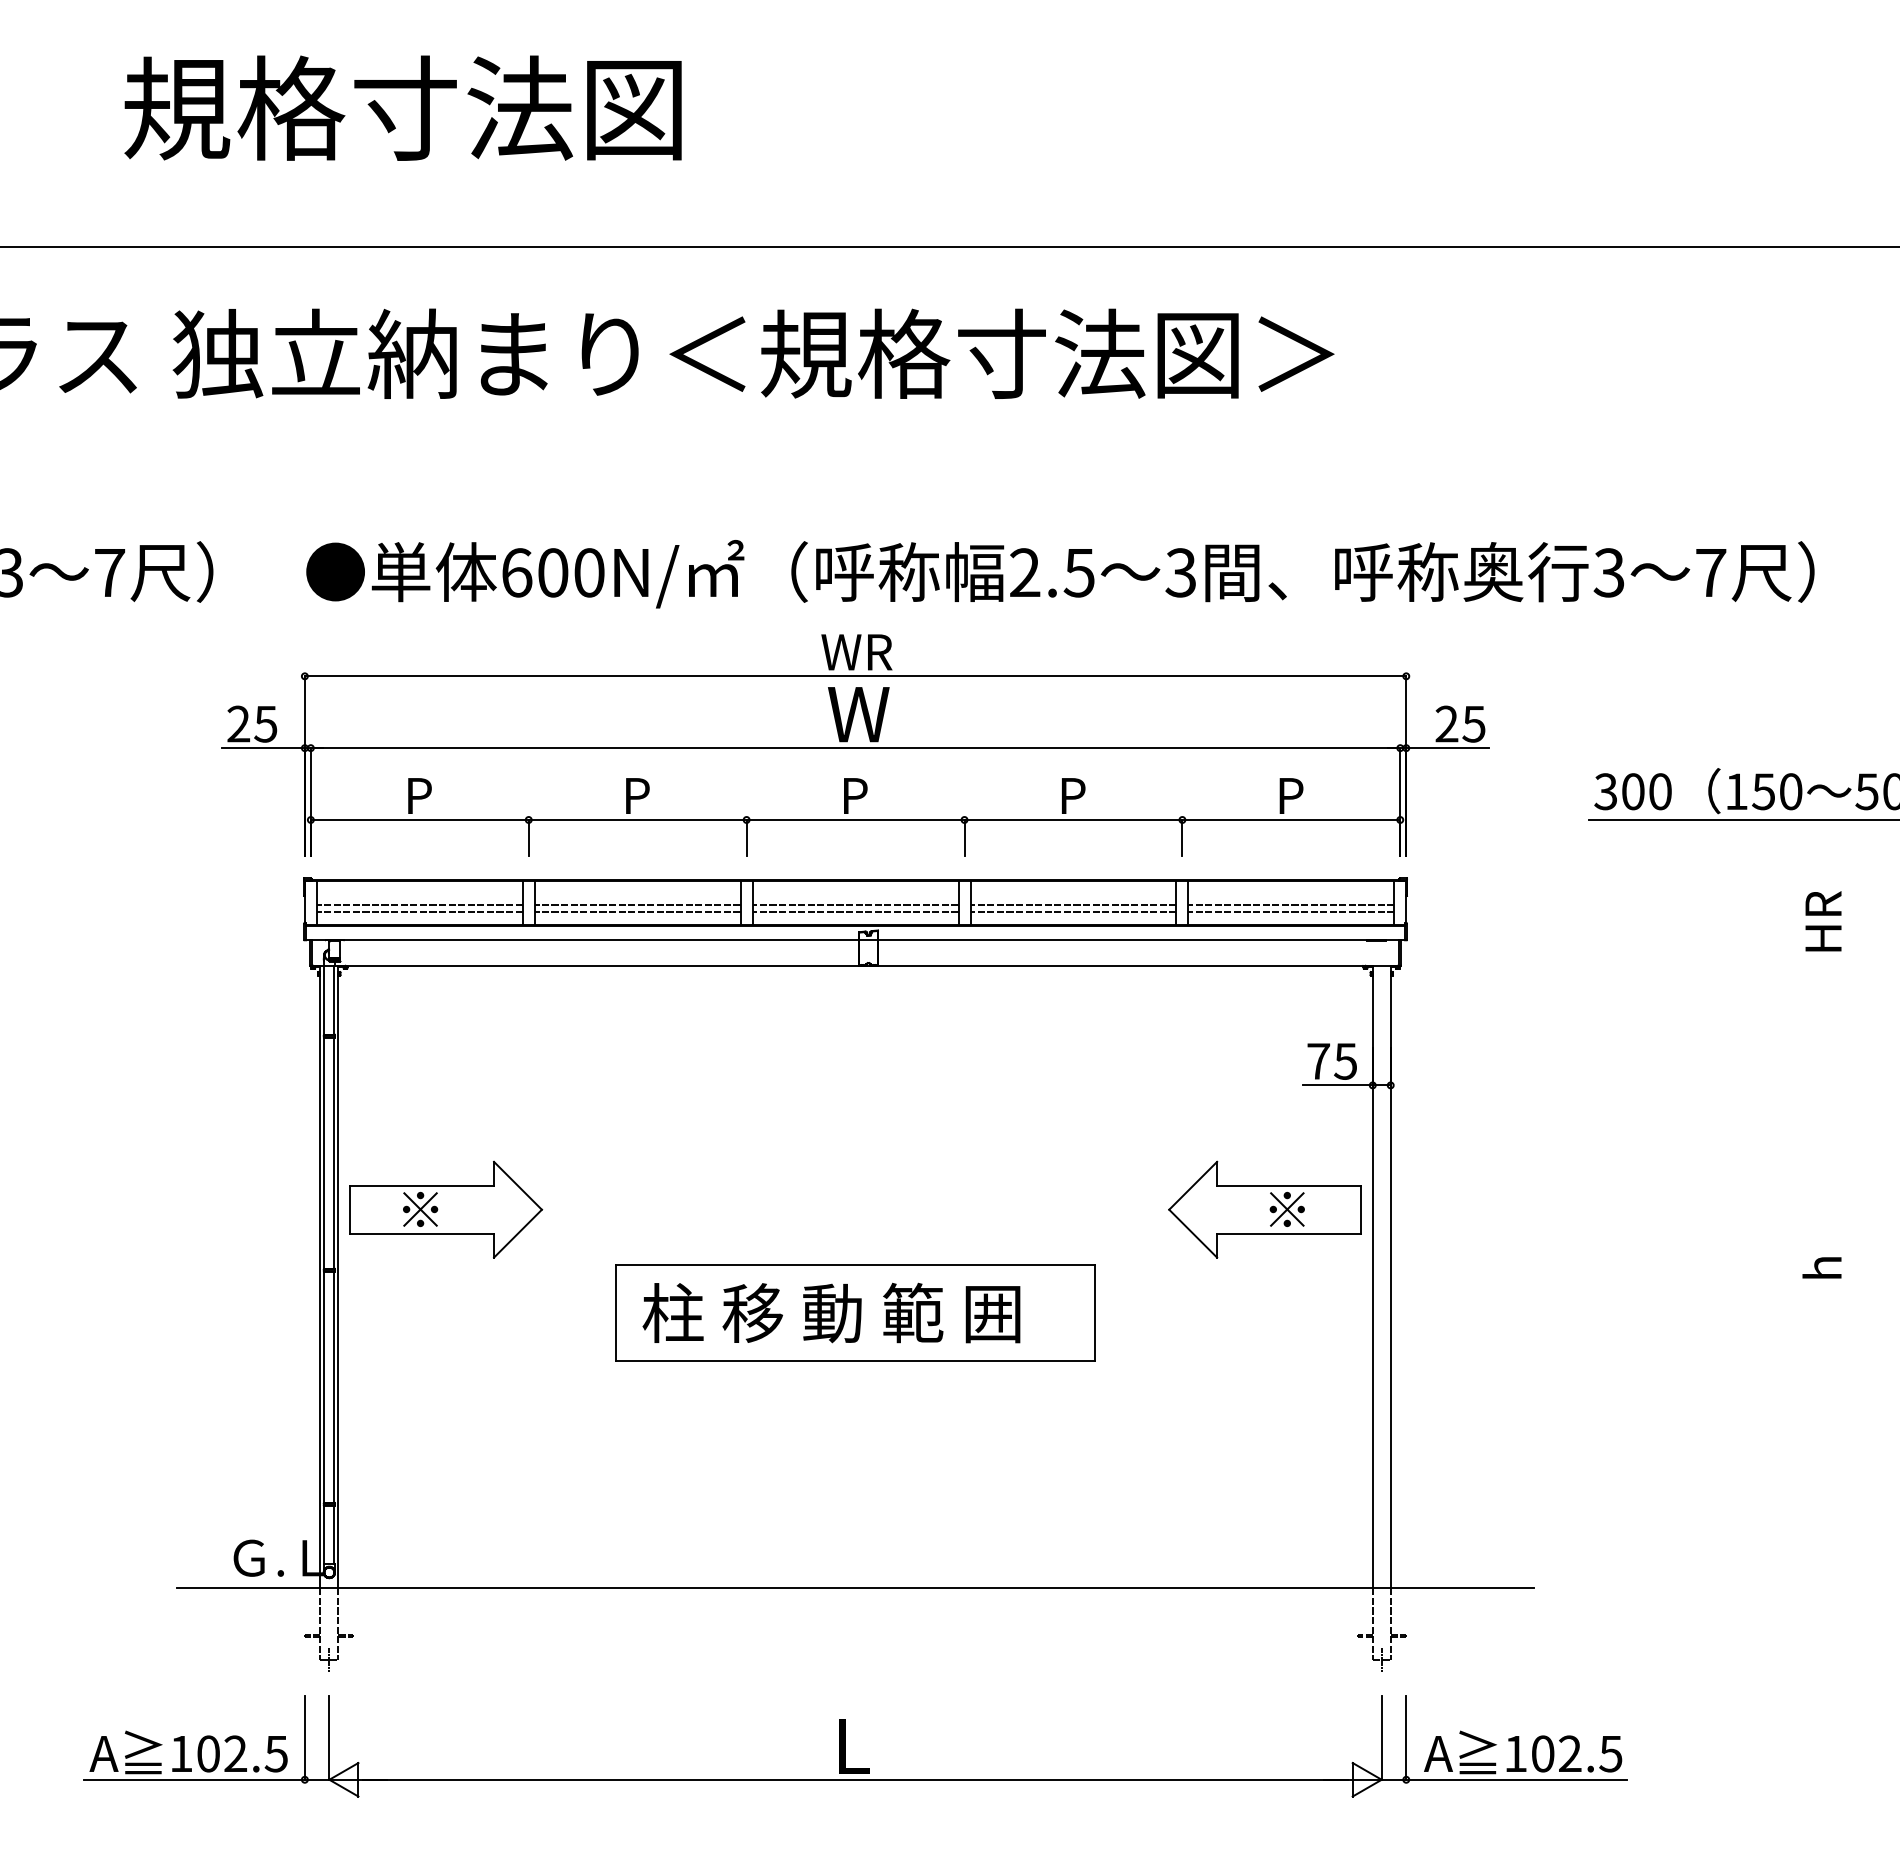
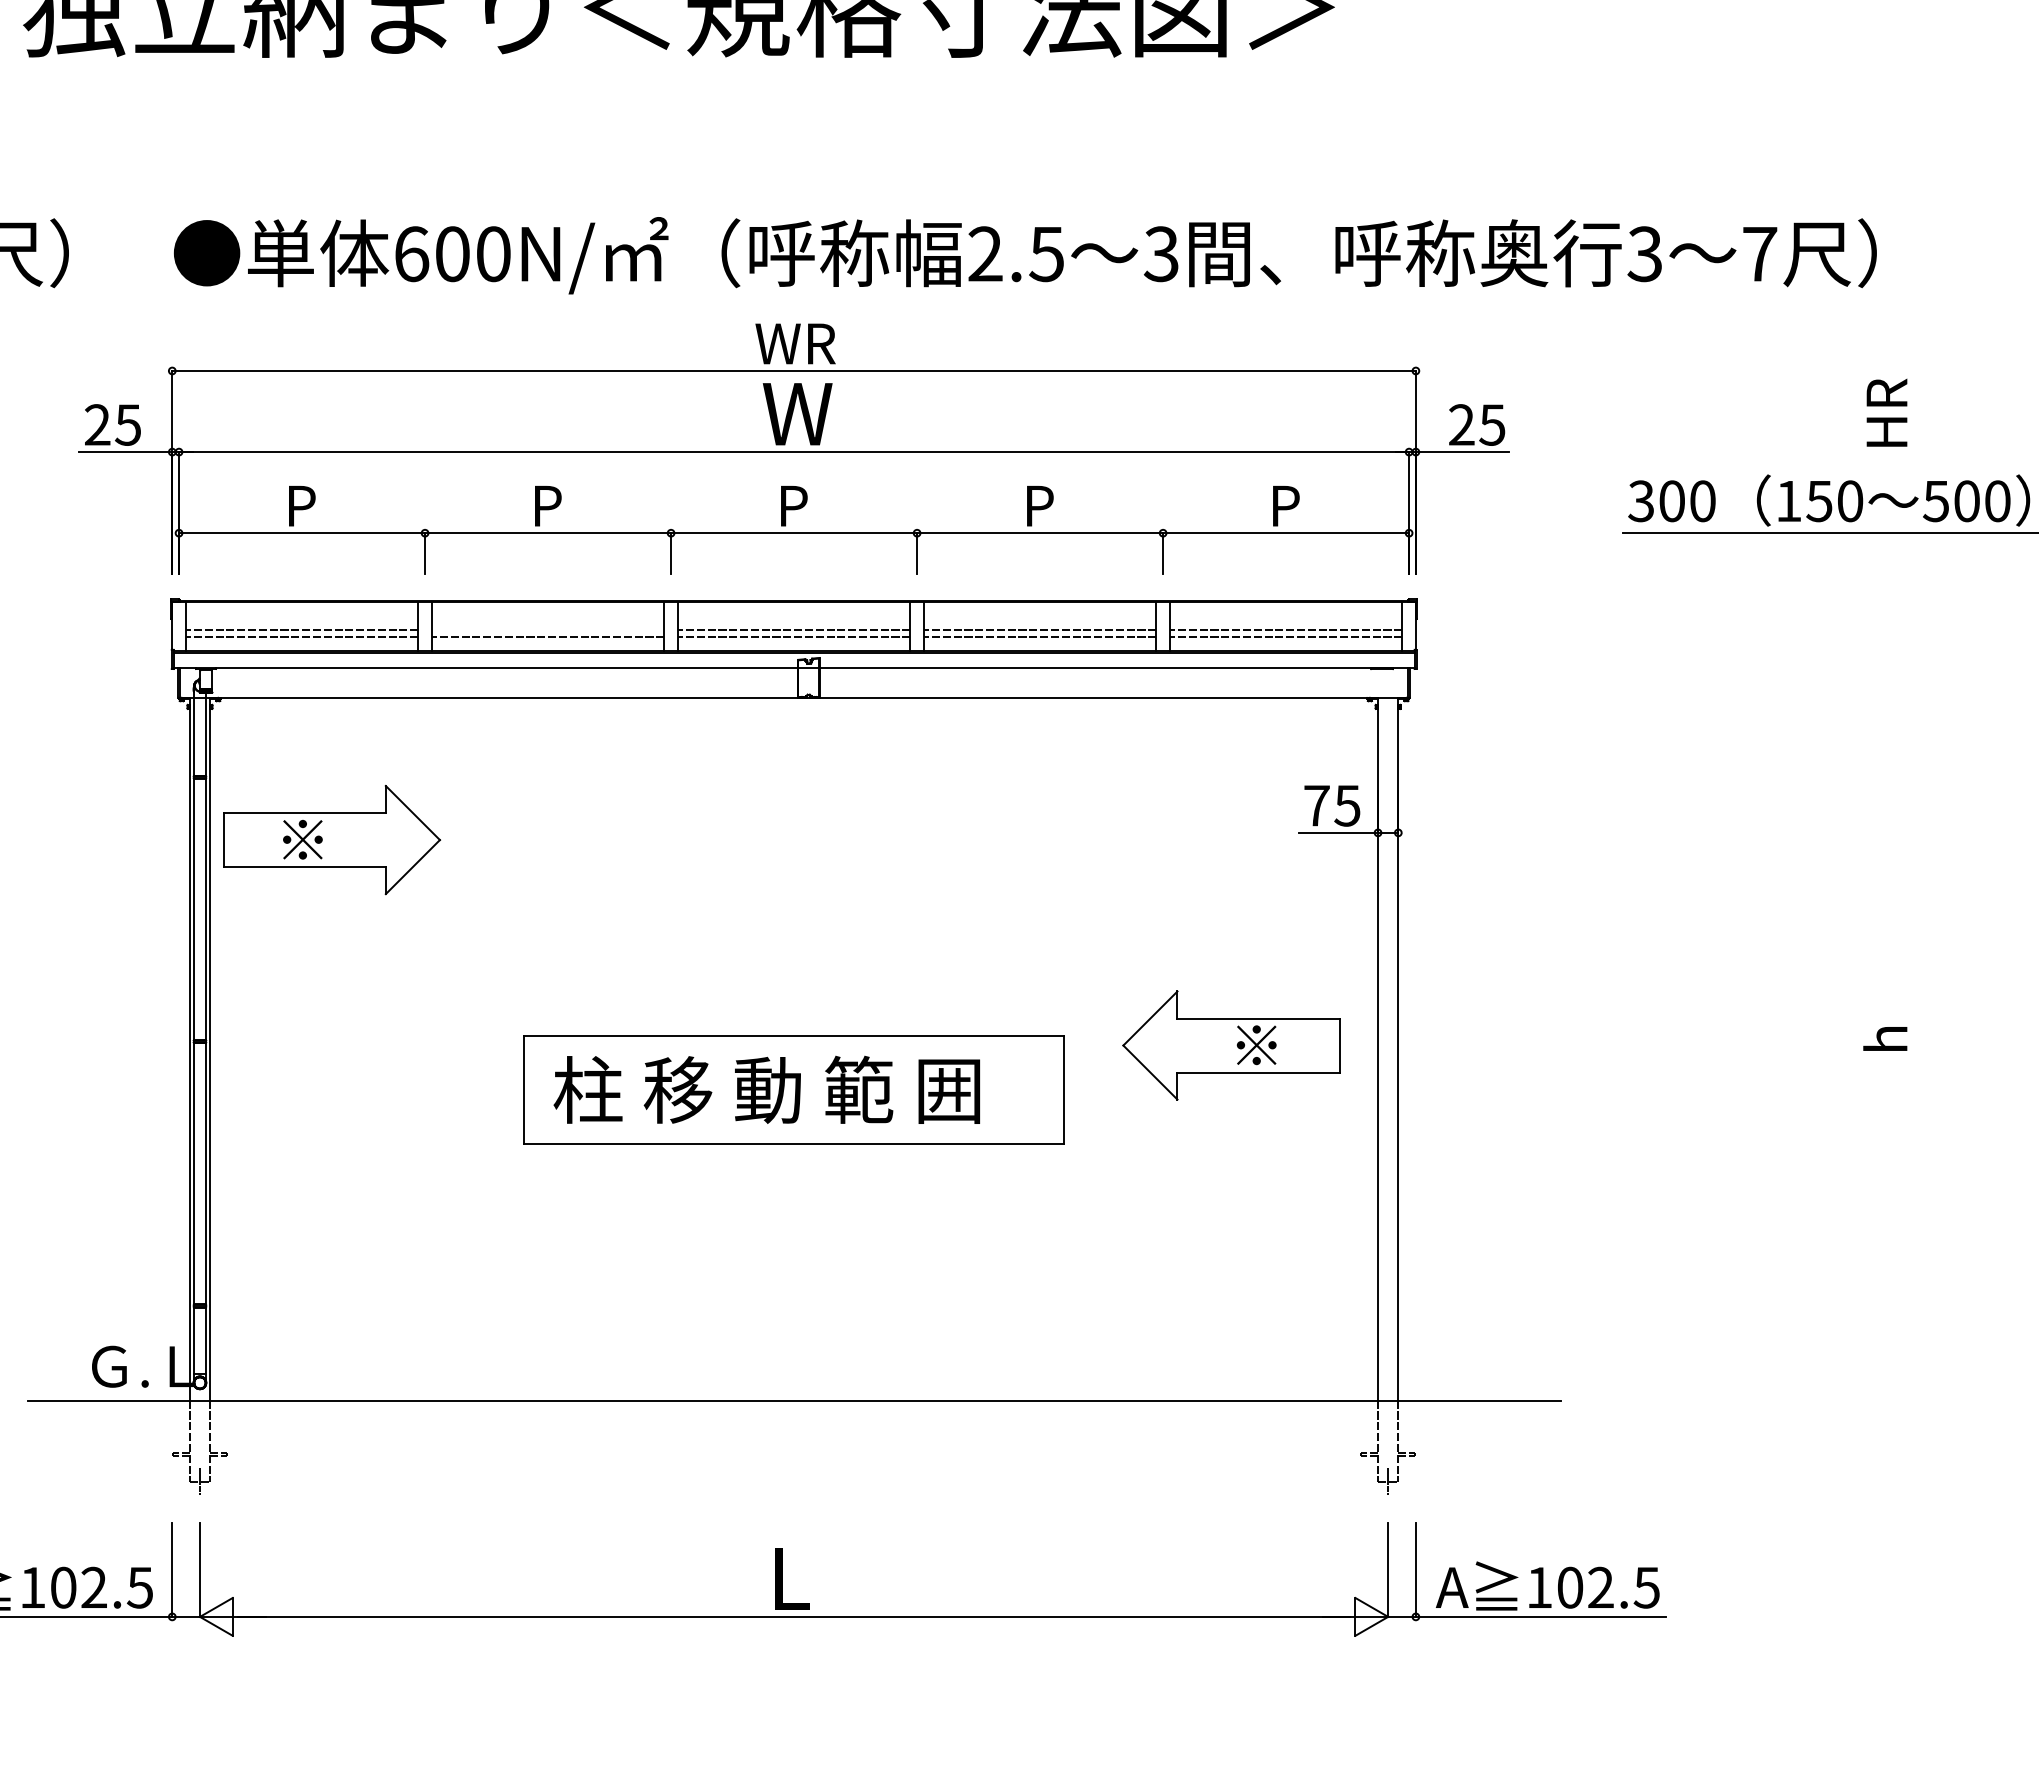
line: (637, 905) -> (547, 629), removed
text: (1823, 921) -> (1886, 412), moved
part: (446, 1209) -> (332, 839), moved
part: (1264, 1209) -> (1230, 1045), moved

